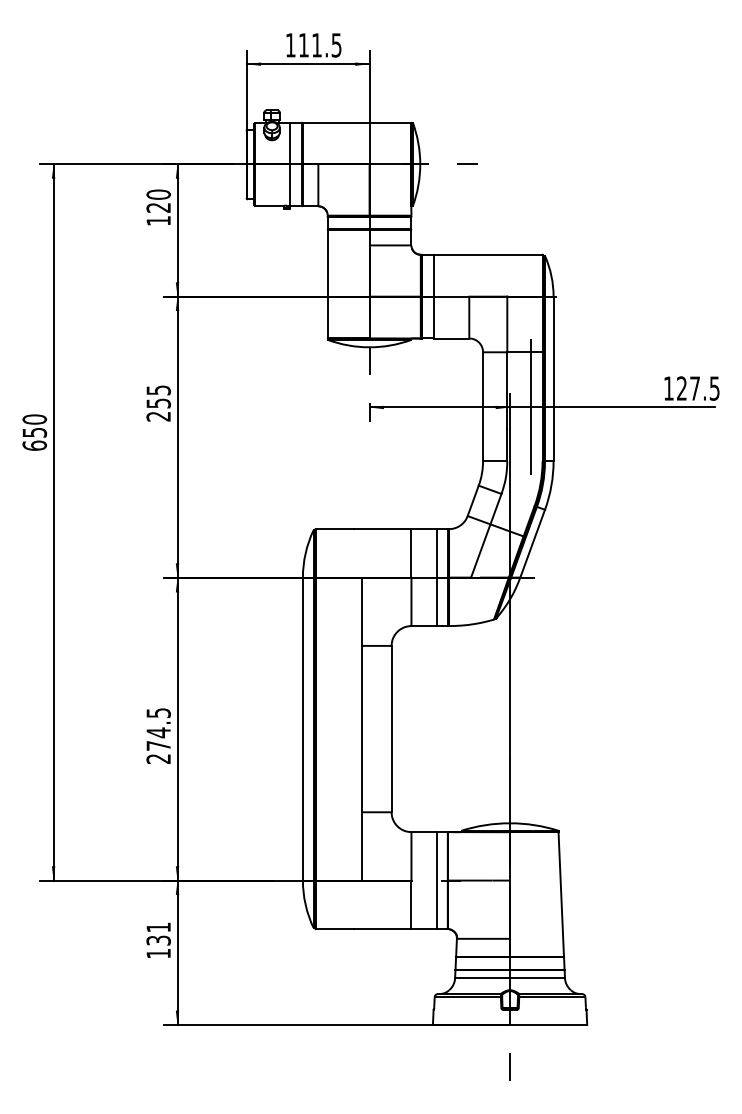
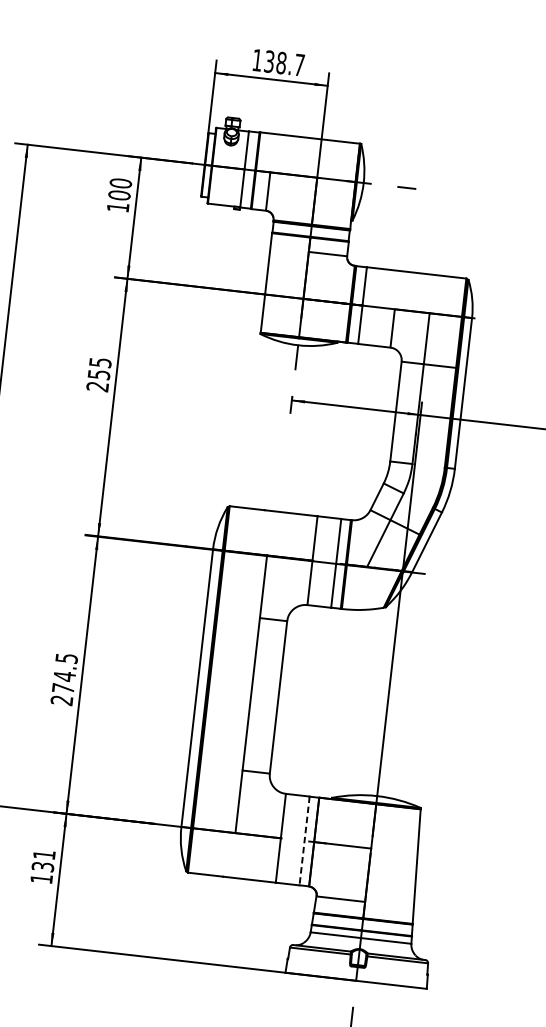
text: (320, 45) -> (284, 63), 111.5 -> 138.7
text: (158, 207) -> (119, 195), 120 -> 100
line: (531, 406) -> (440, 416), removed
line: (437, 881) -> (304, 841), solid -> dashed

